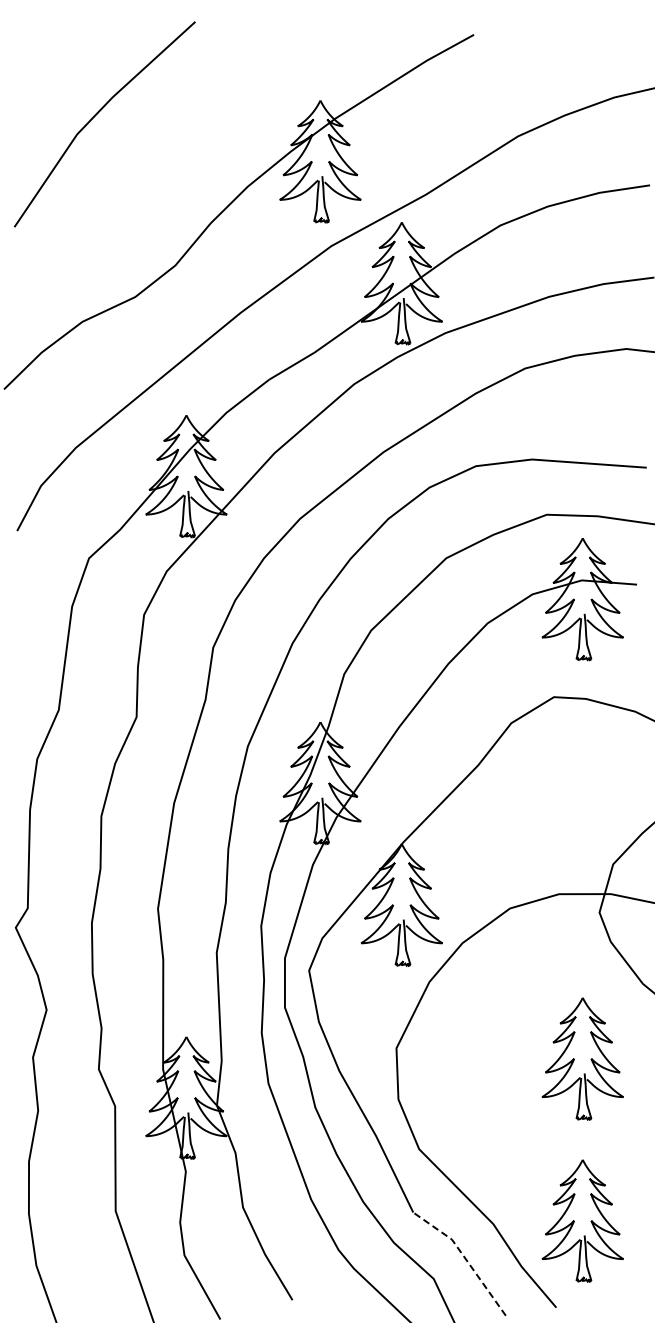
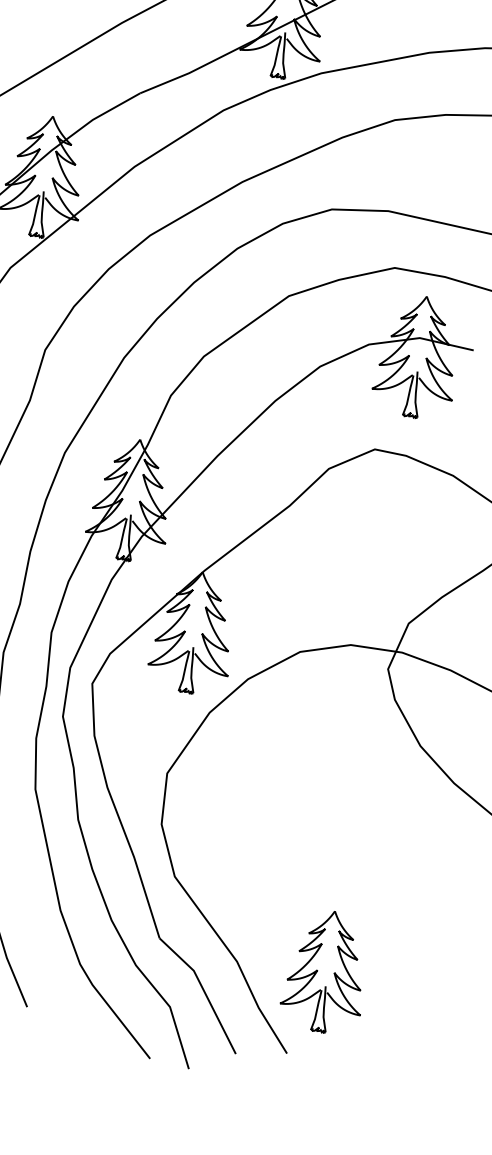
part: (582, 1058) -> (349, 810), removed
line: (464, 1257) -> (203, 990), dashed -> solid

